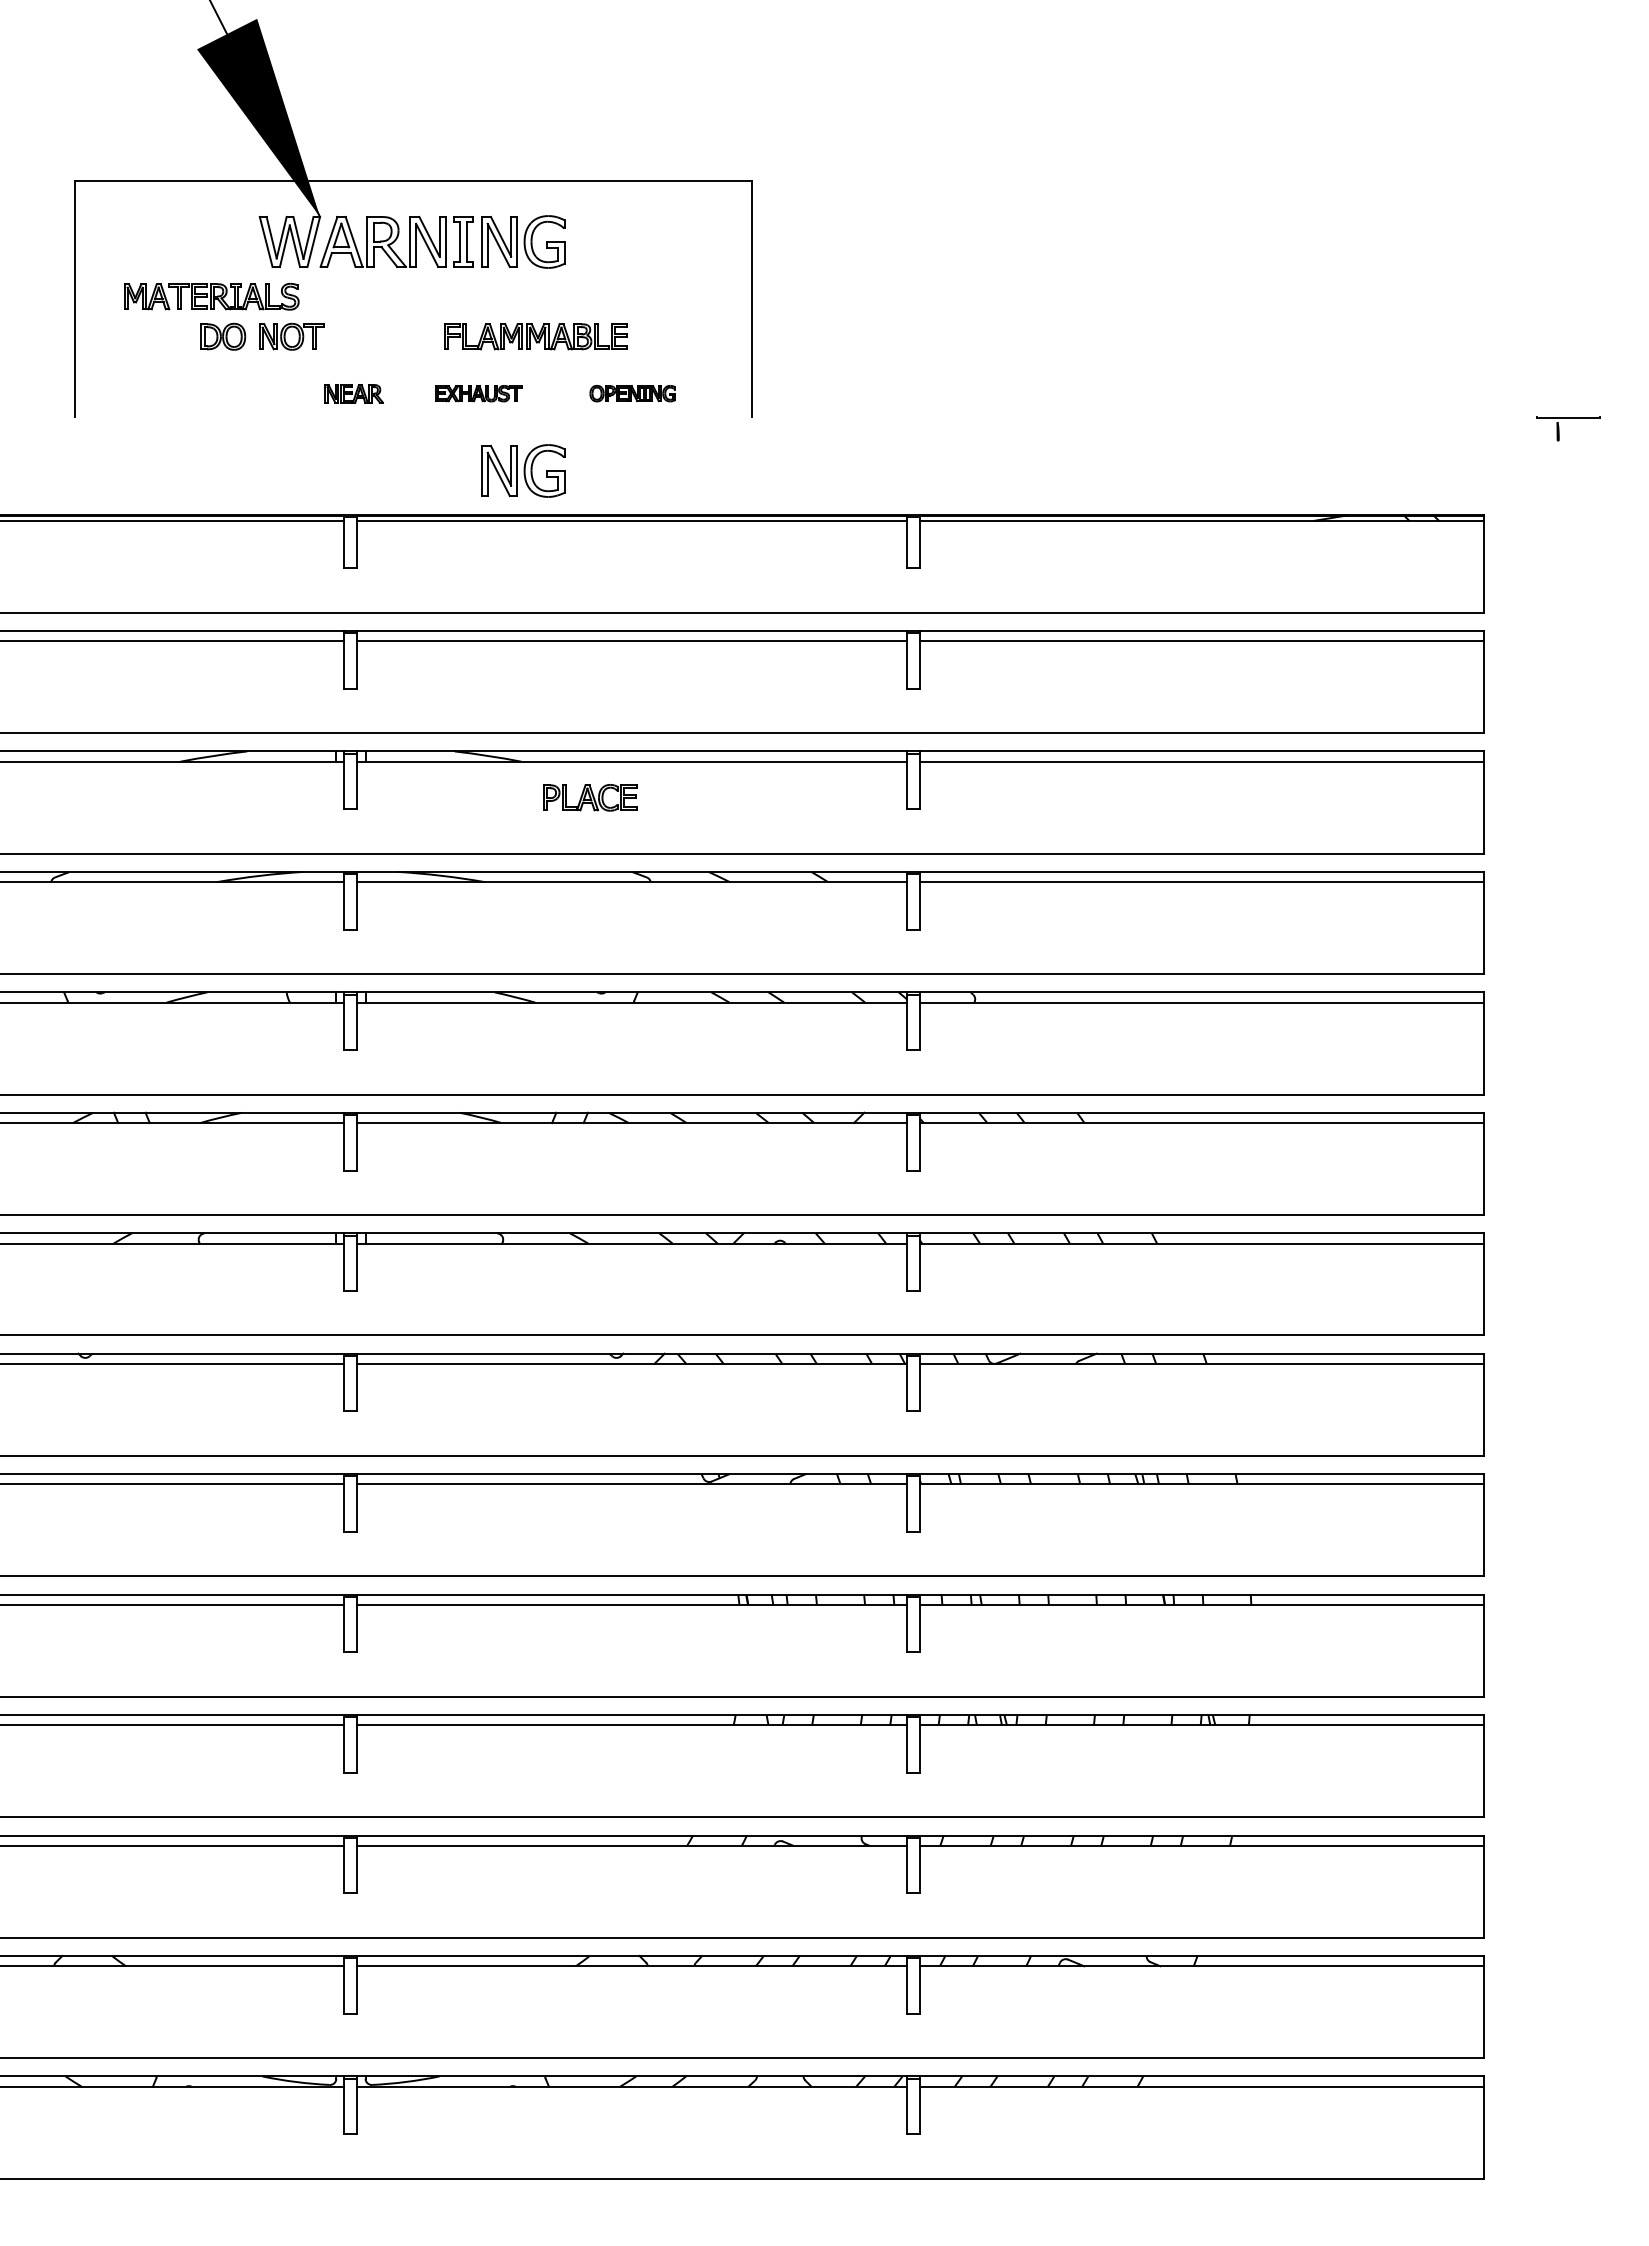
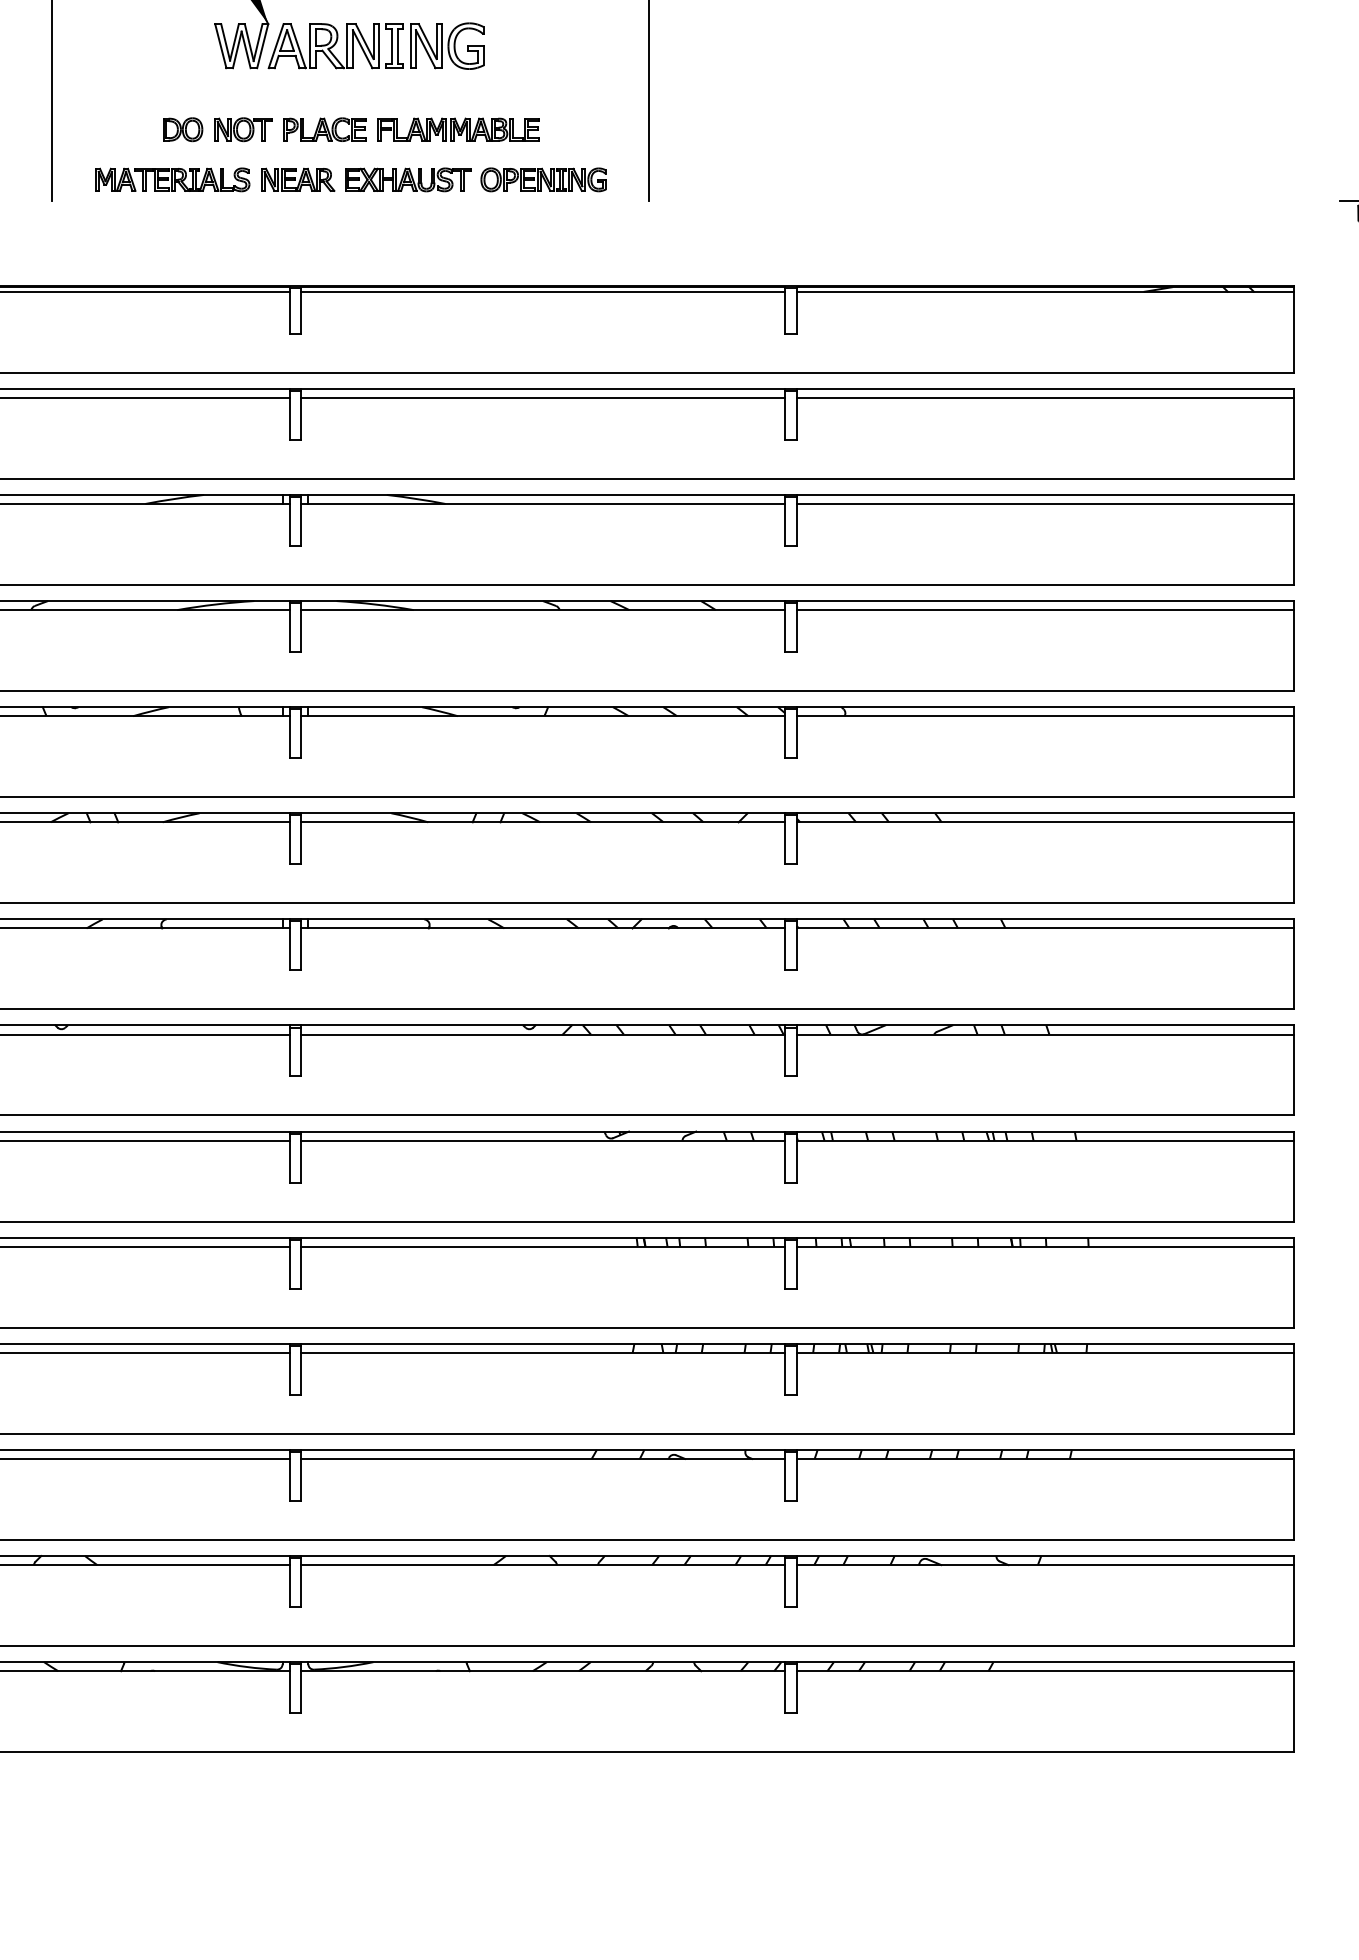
part: (211, 296) -> (172, 179), moved
part: (354, 393) -> (298, 179), size x1.43
part: (478, 393) -> (407, 179), size x1.67
part: (632, 393) -> (543, 179), size x1.67
part: (523, 470) -> (447, 247), removed
part: (590, 797) -> (325, 129), moved

